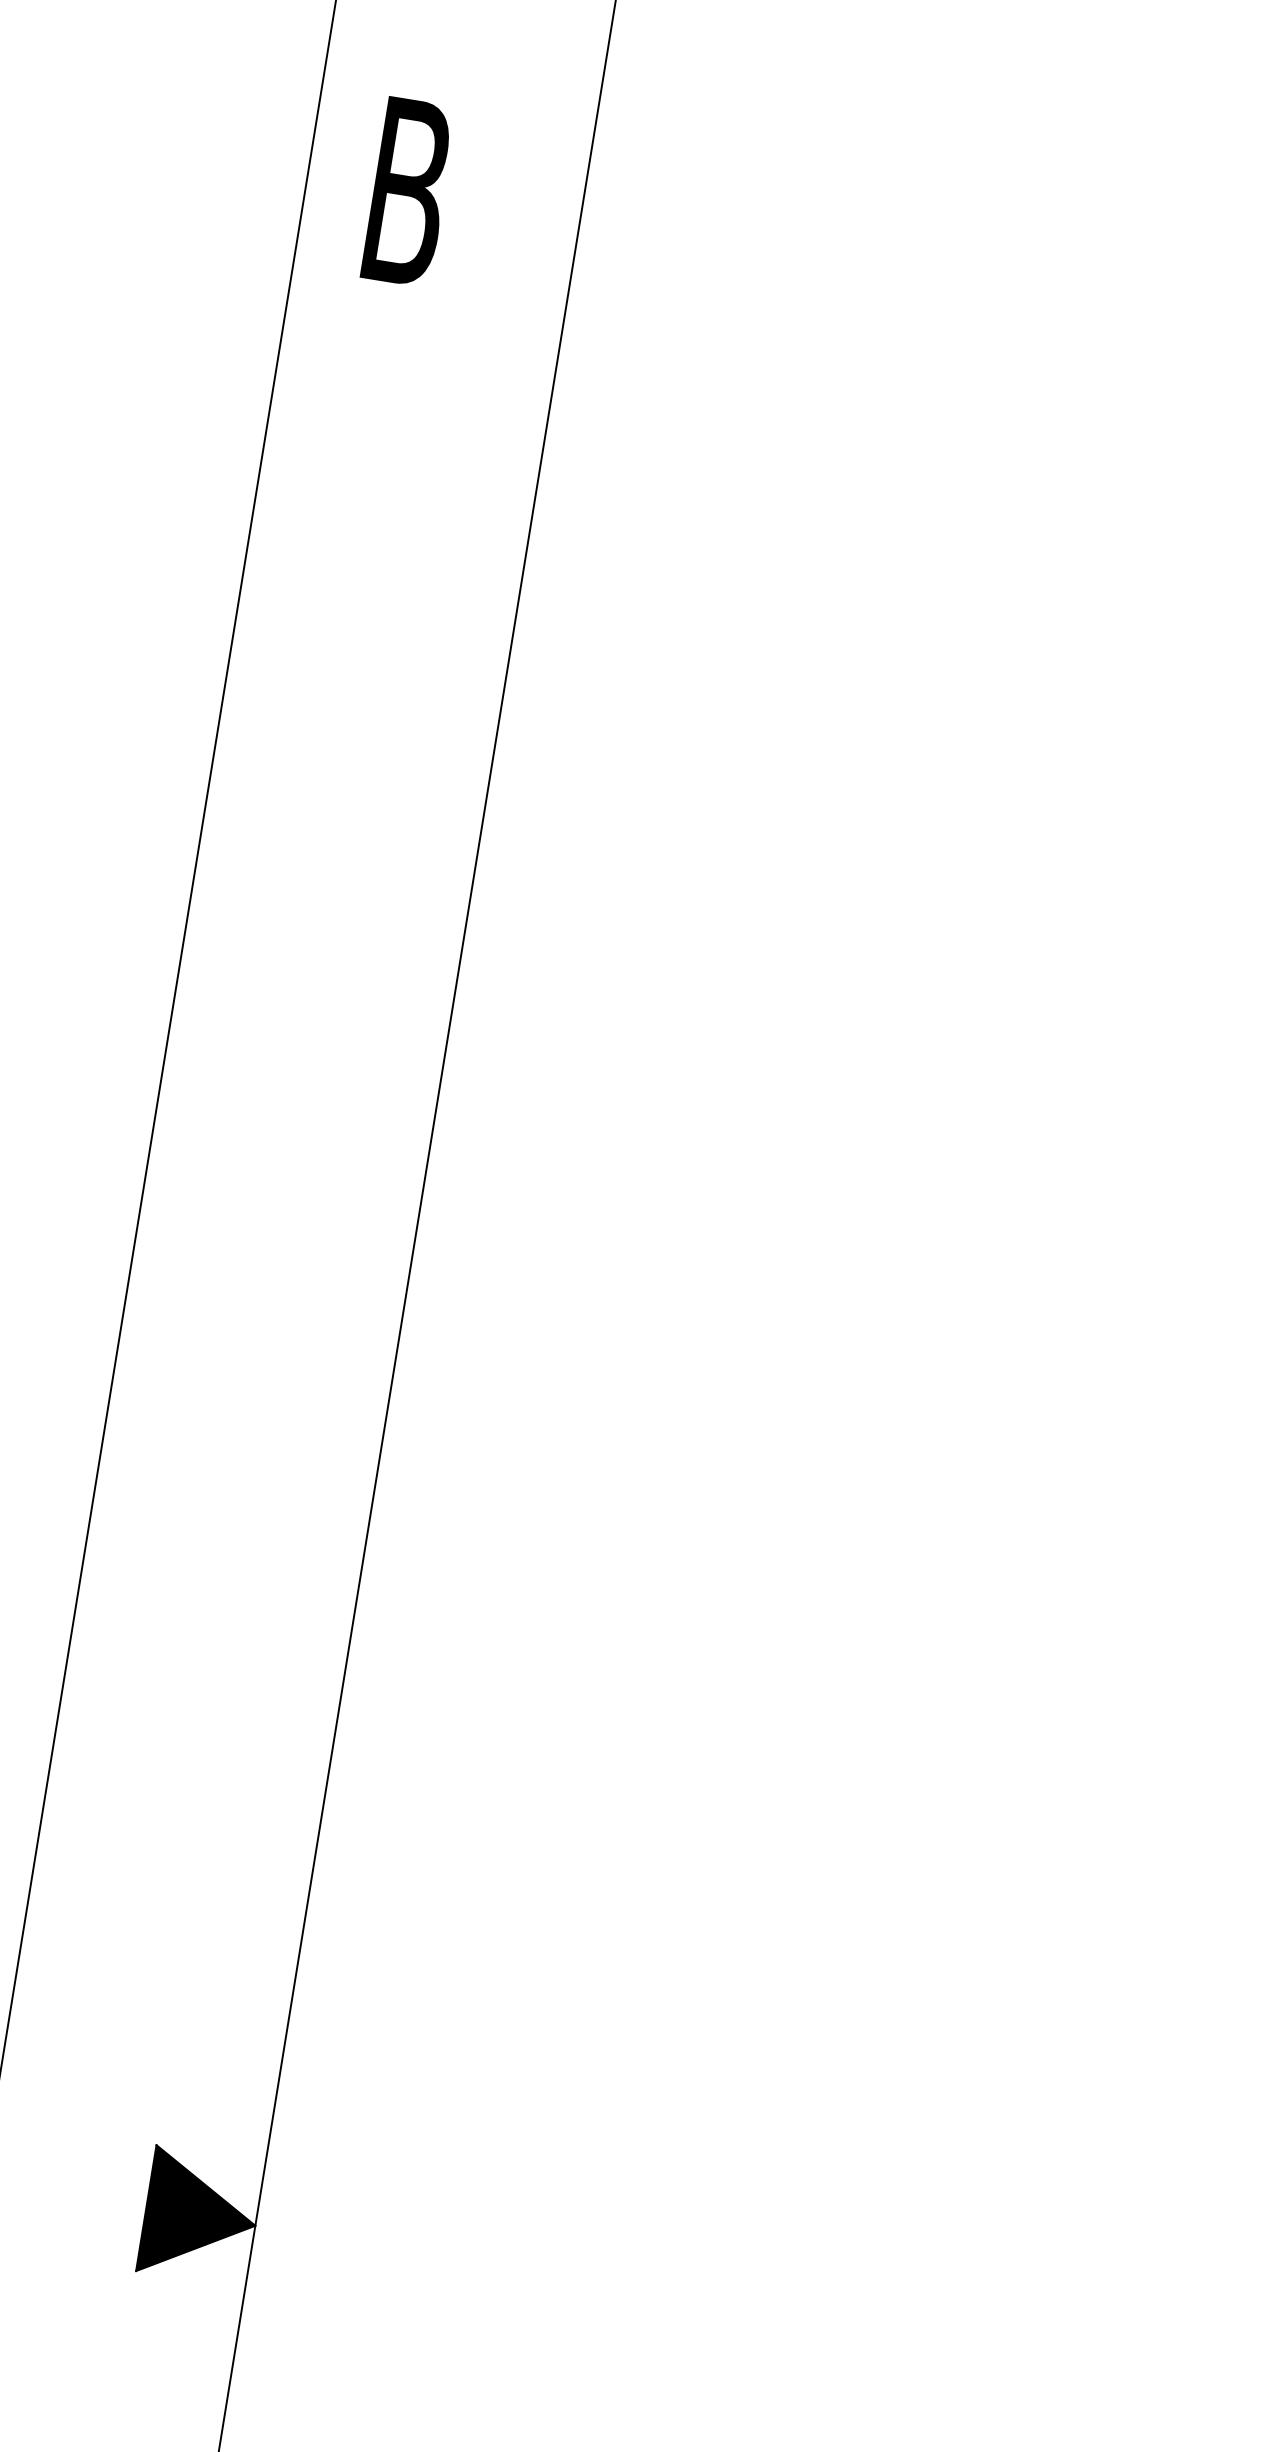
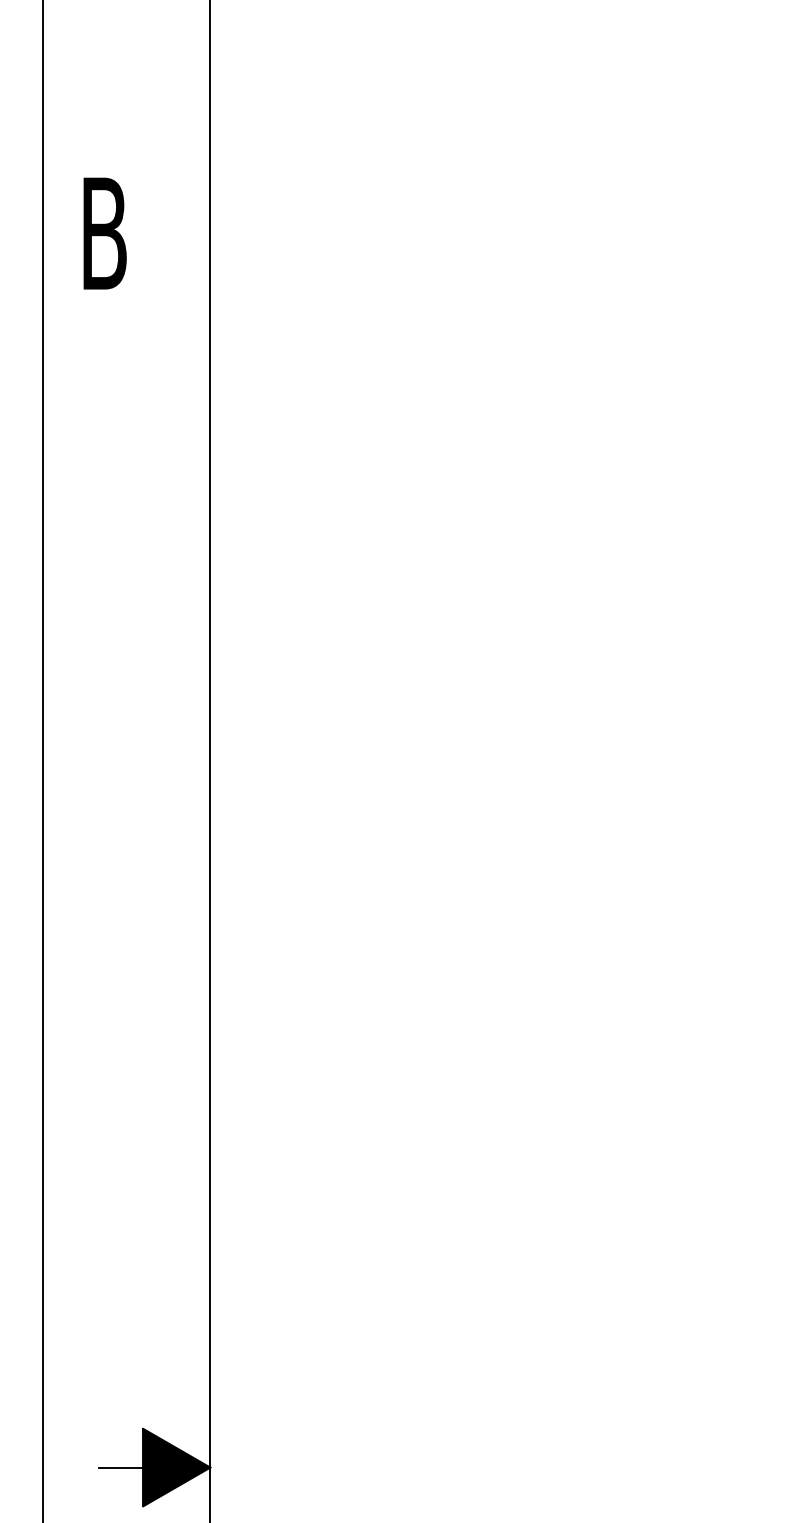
line: (109, 2201) -> (120, 1467), added

